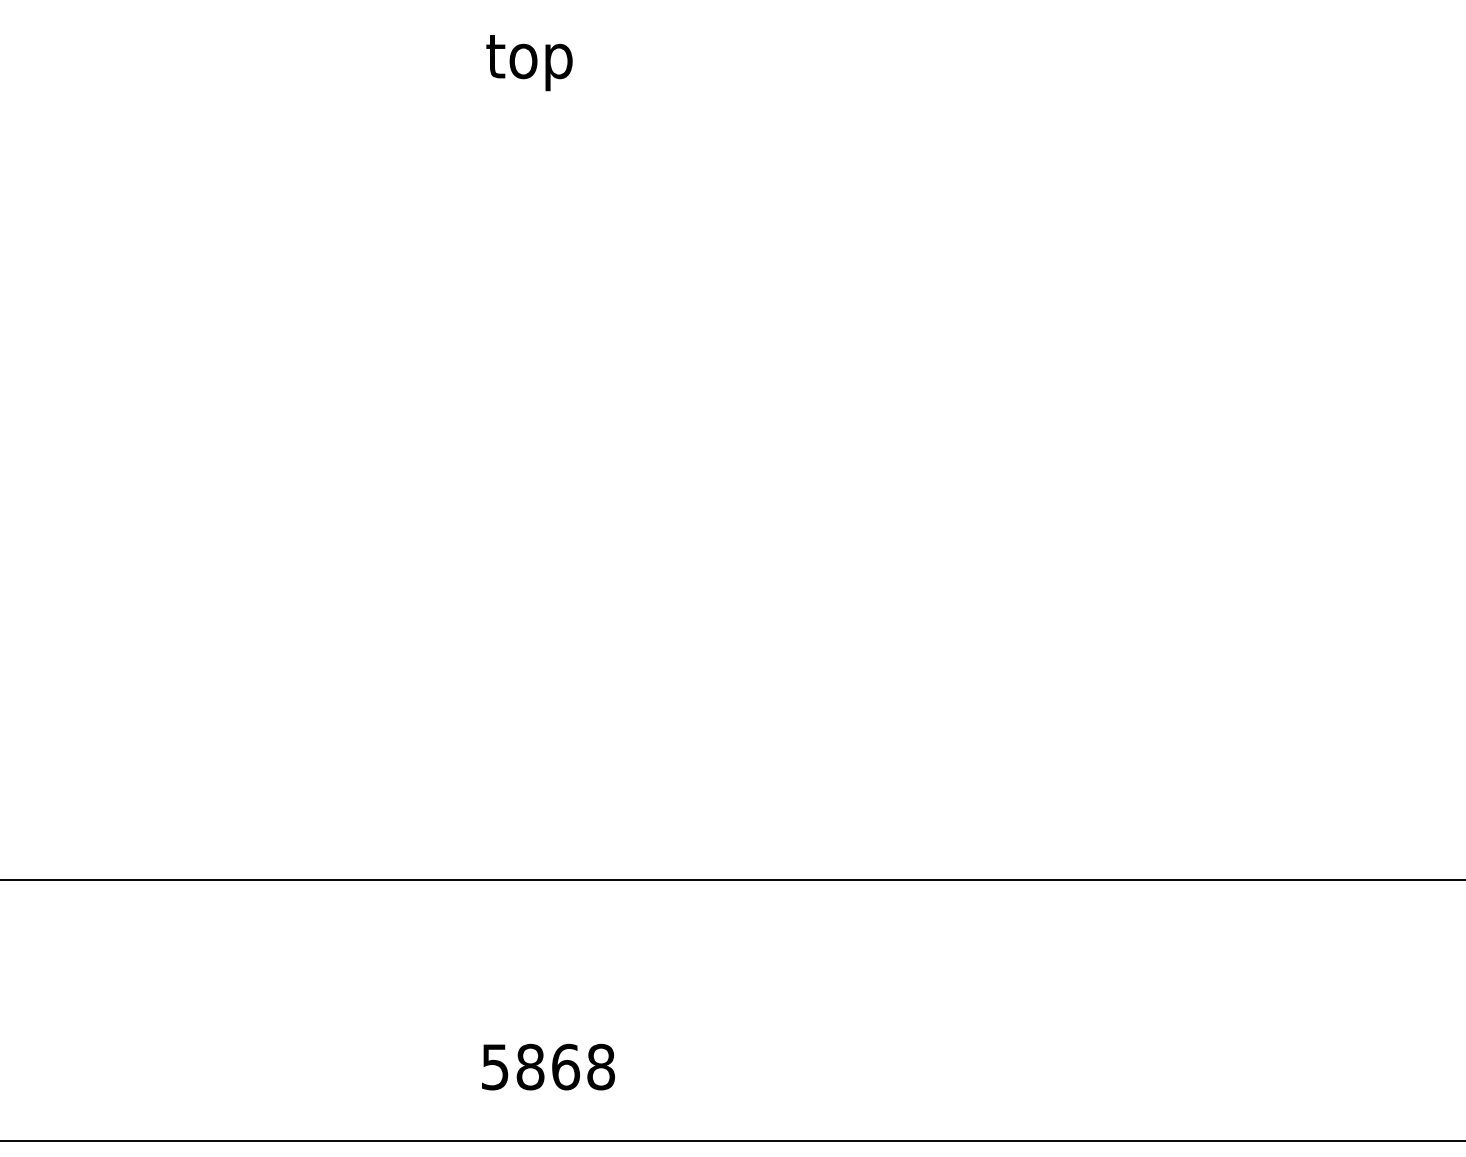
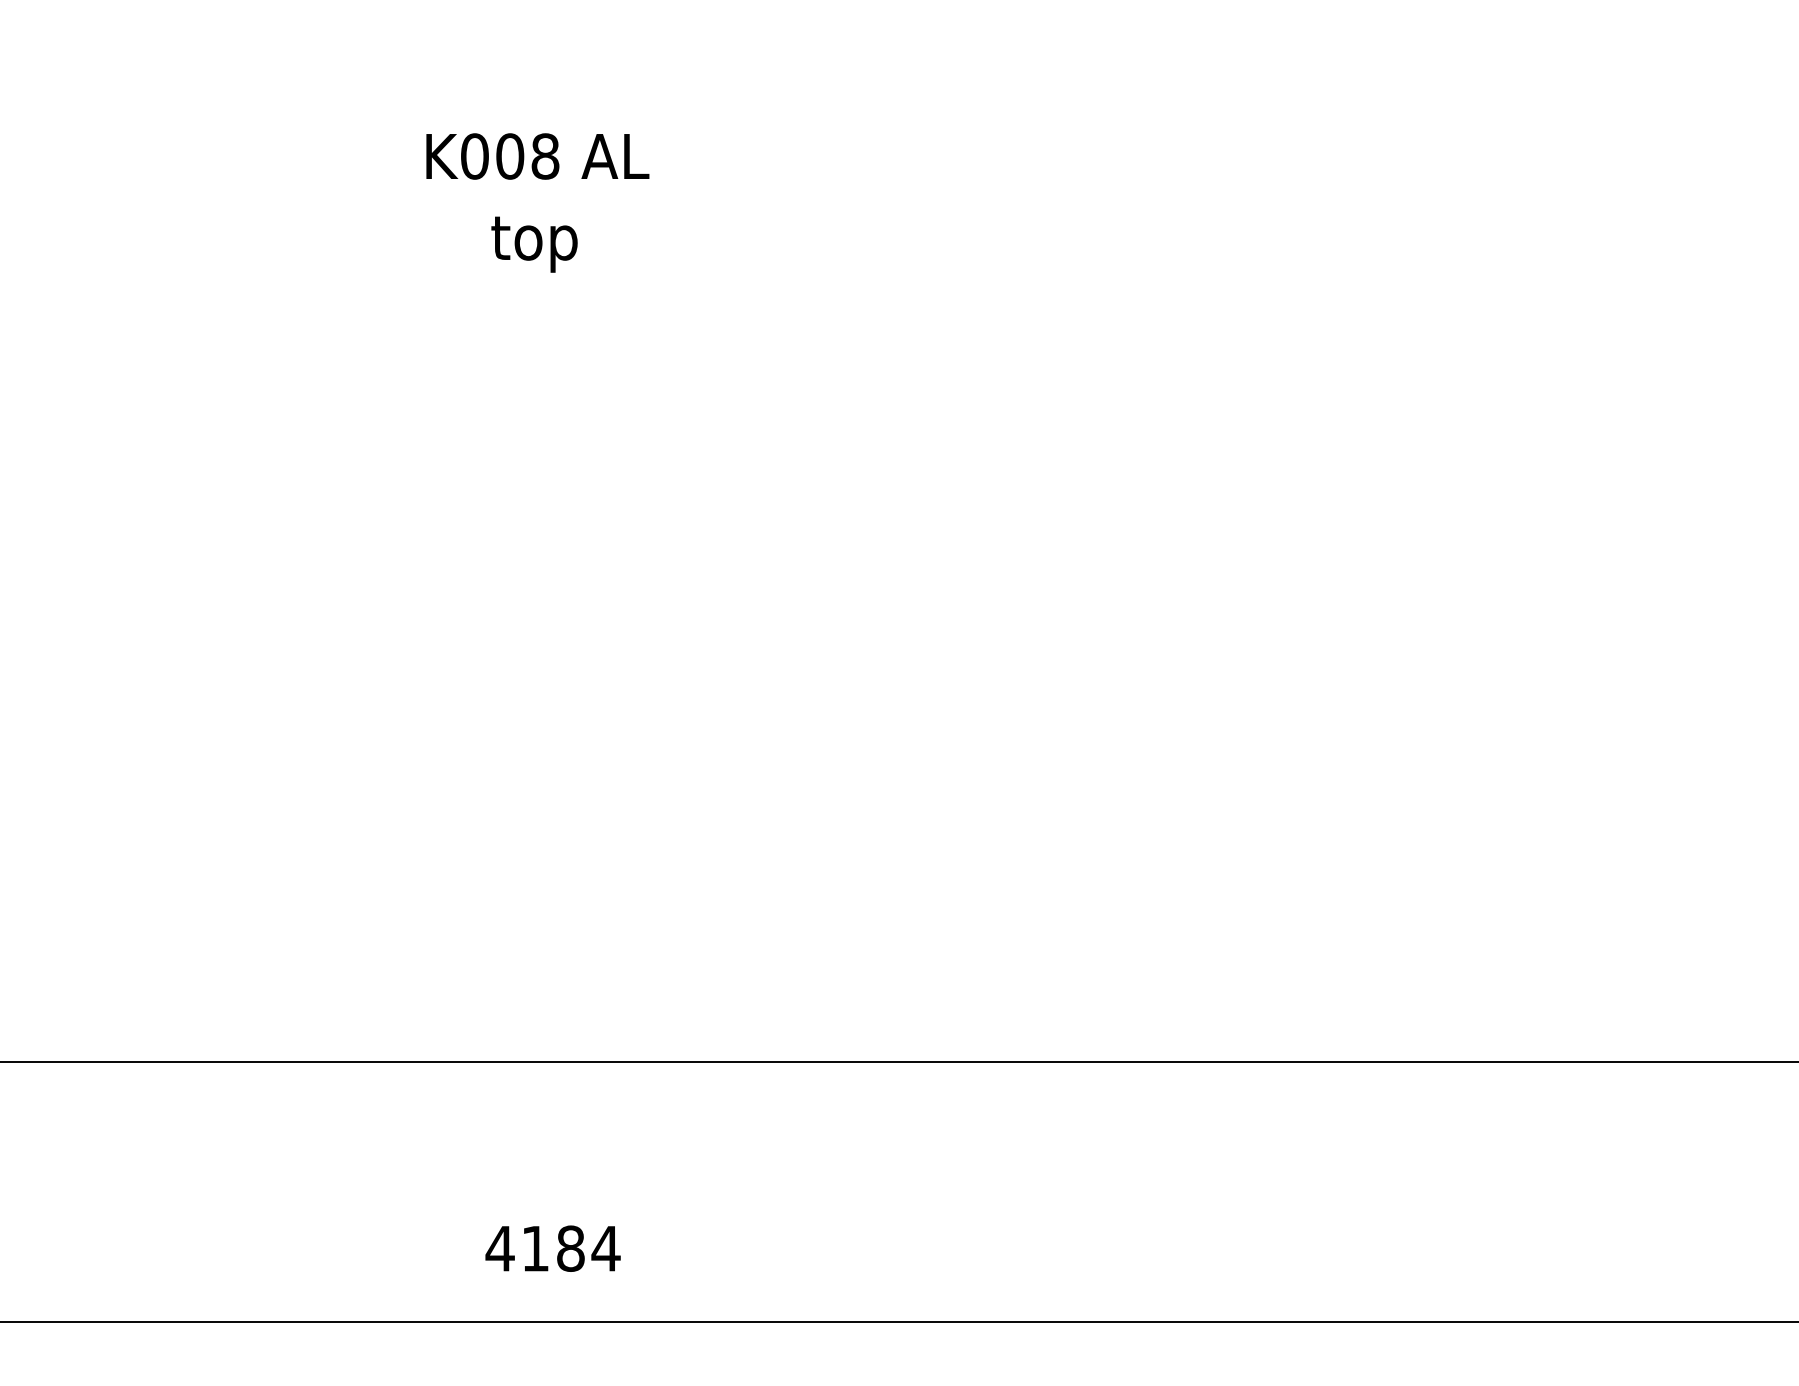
text: (547, 1066) -> (552, 1248), 5868 -> 4184

